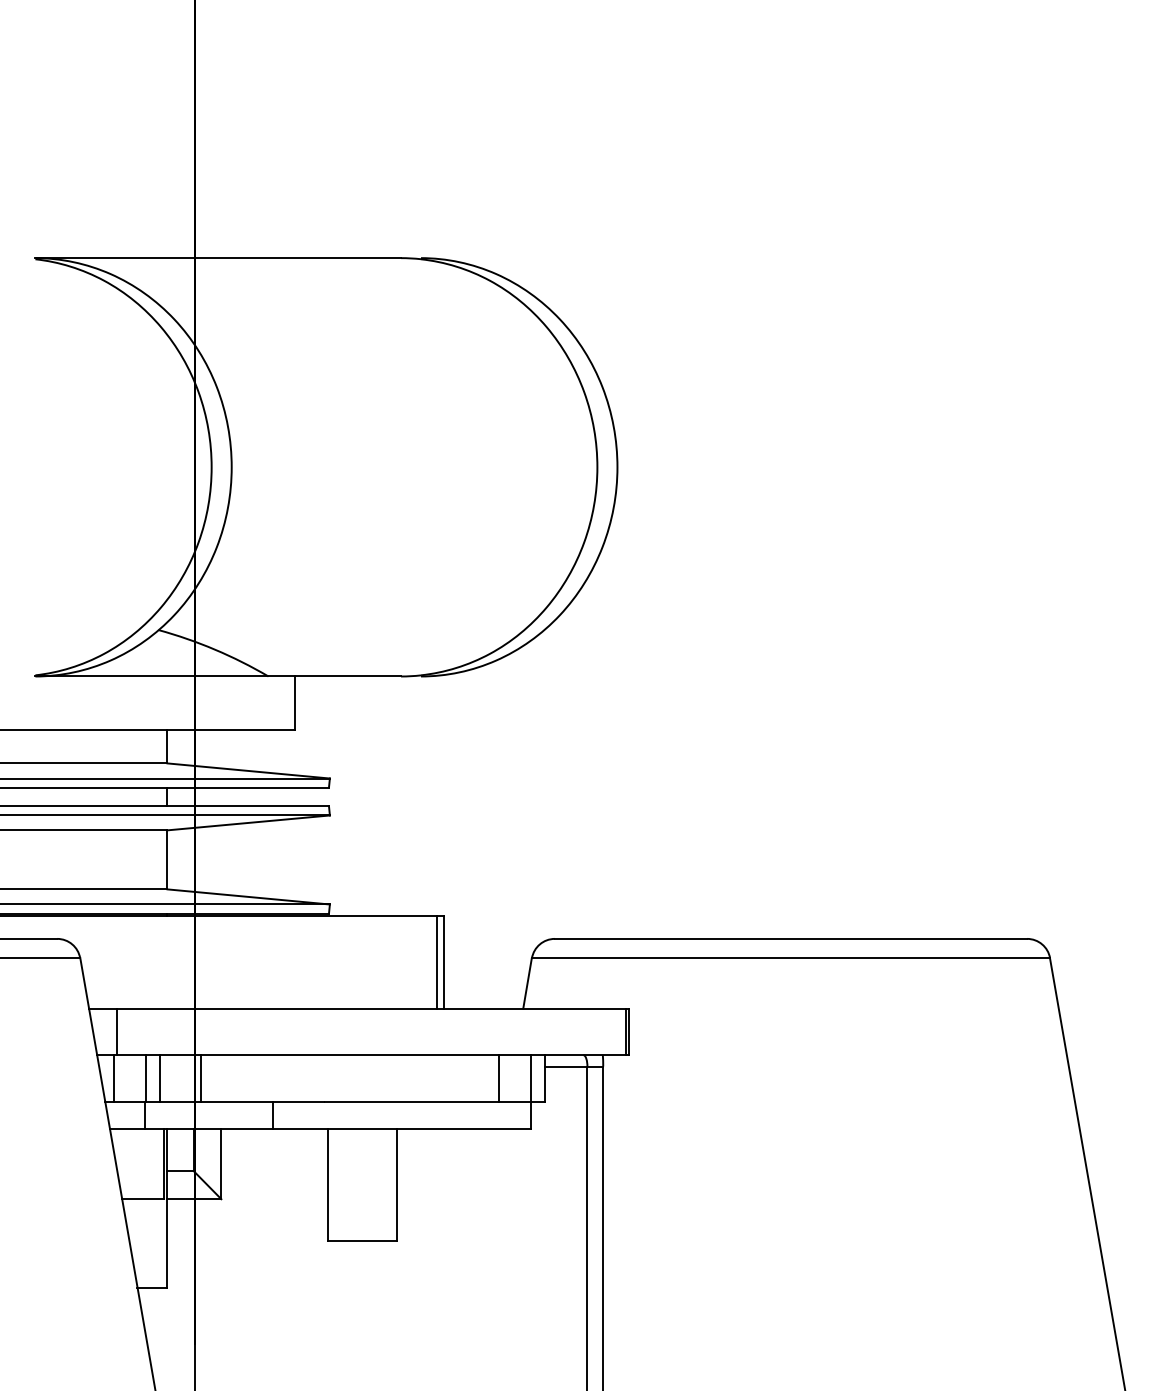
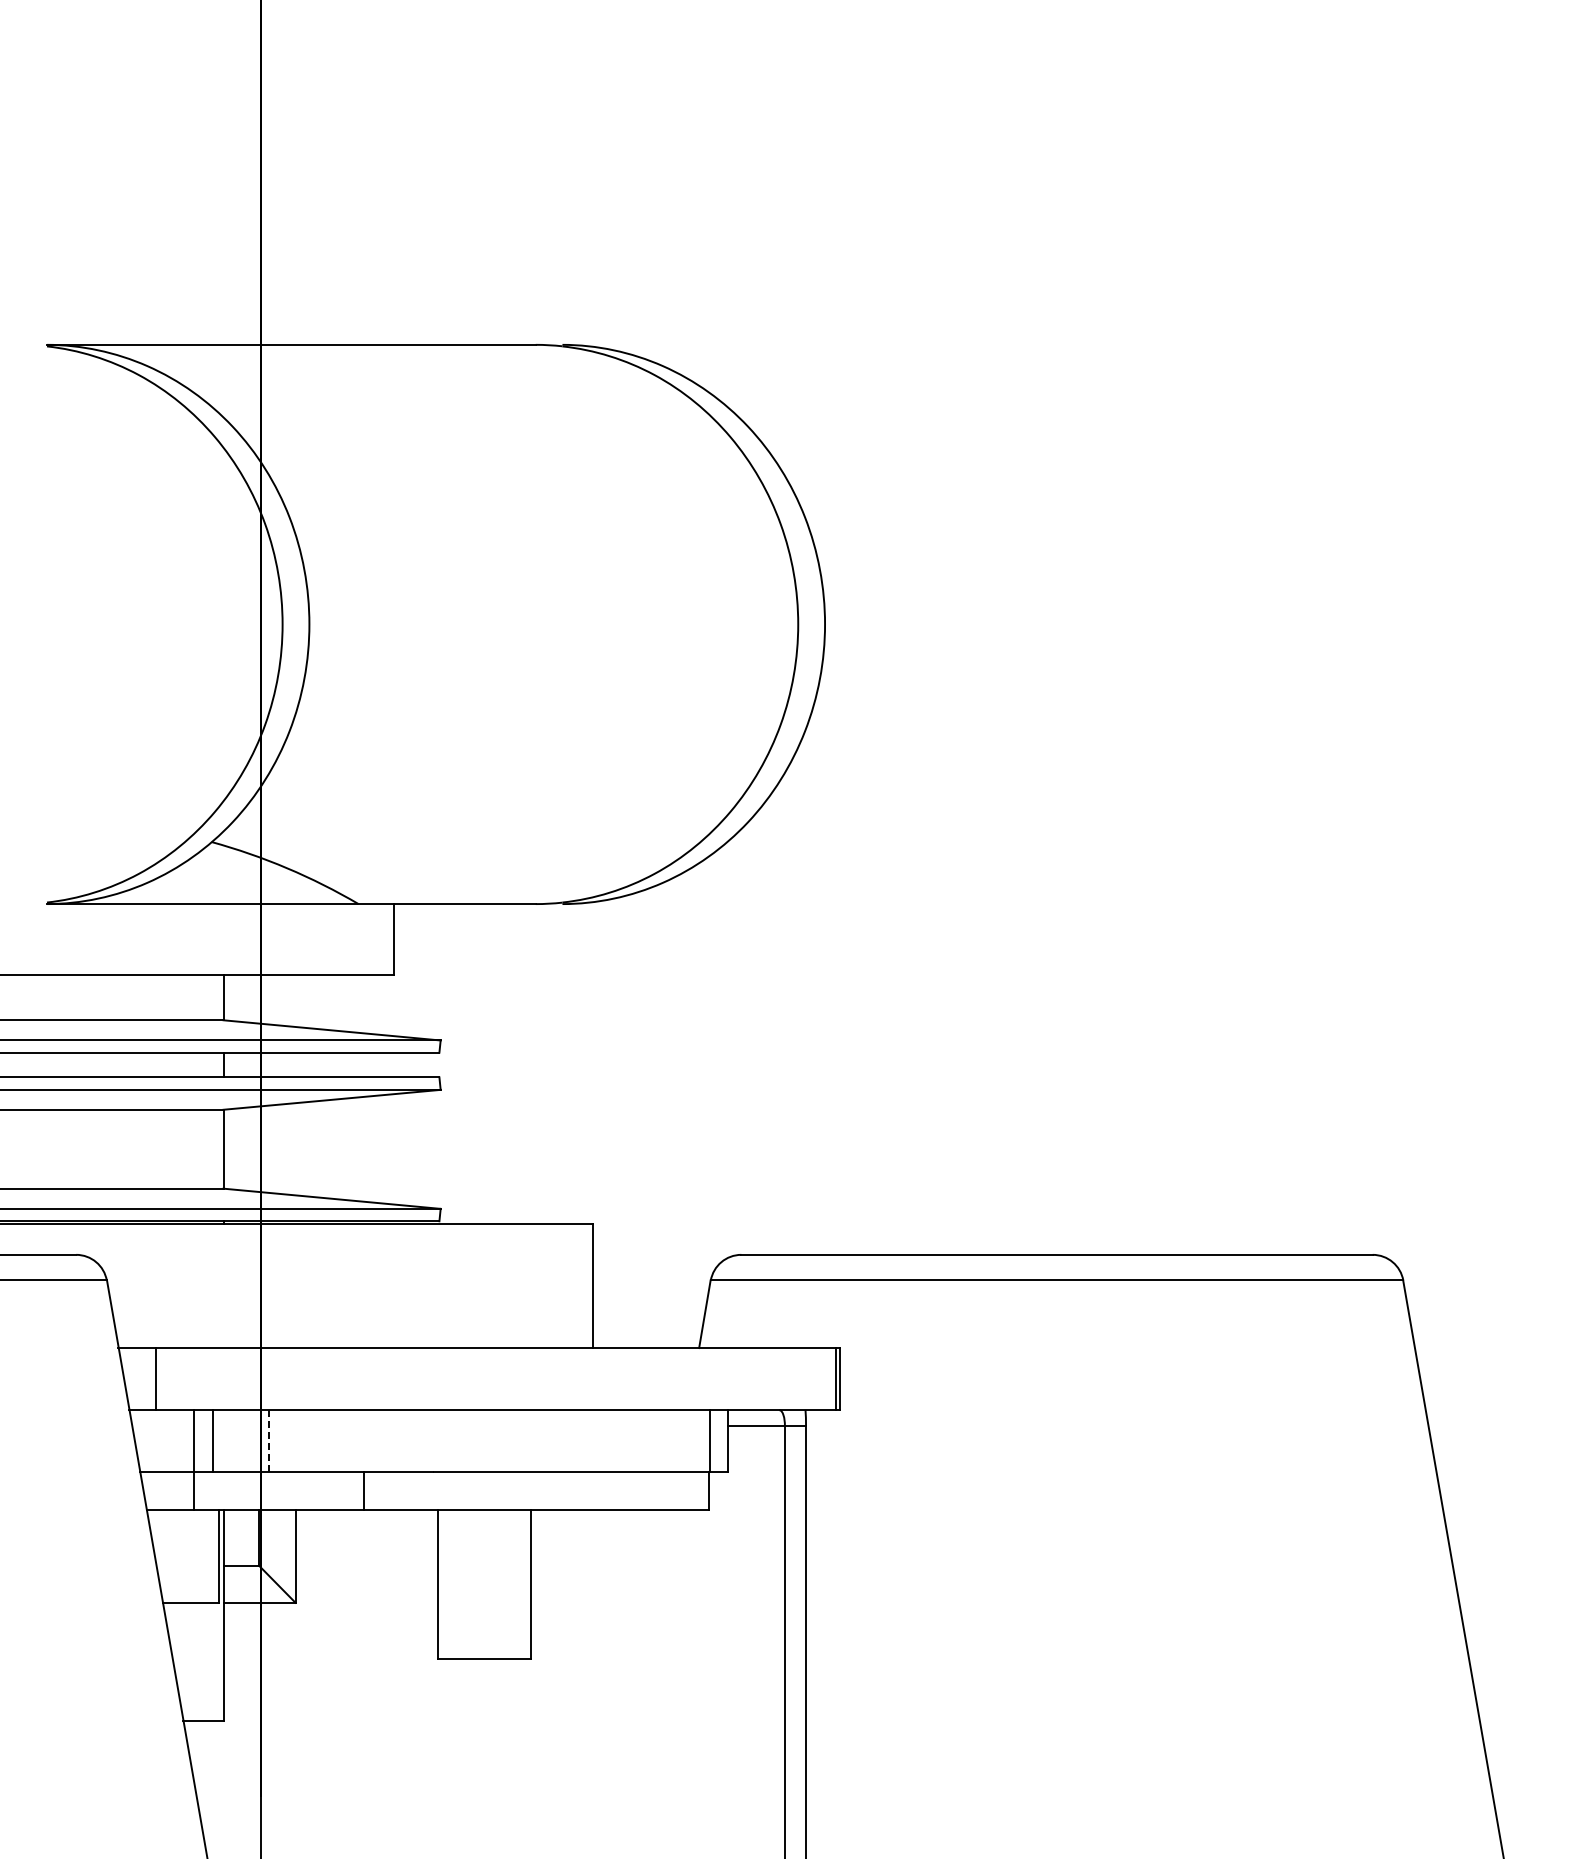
line: (436, 961) -> (583, 1285), removed
line: (113, 1078) -> (151, 1441), removed
line: (201, 1078) -> (268, 1441), solid -> dashed
line: (499, 1078) -> (667, 1441), removed

